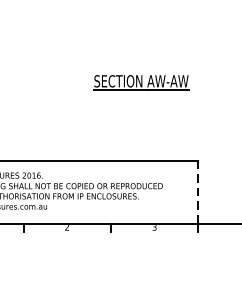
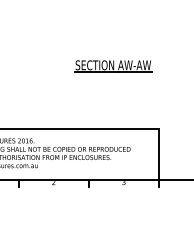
line: (197, 191) -> (158, 153), dashed -> solid

